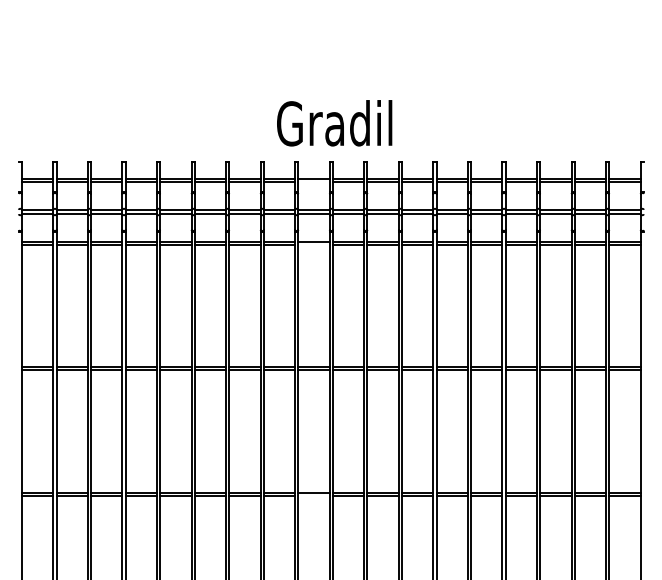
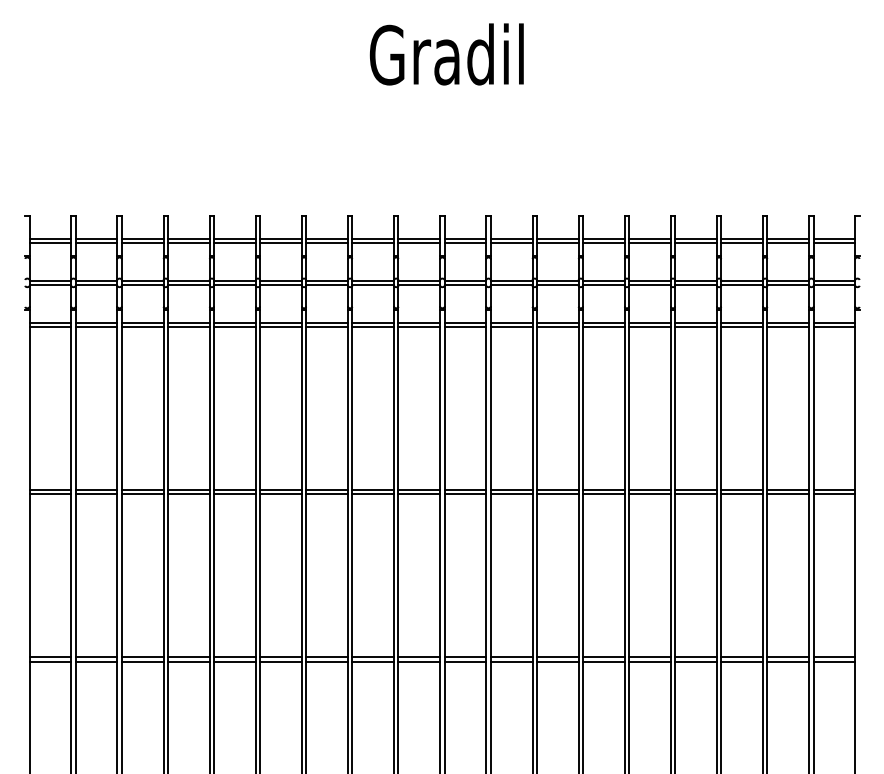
text: (334, 123) -> (446, 54), moved
line: (314, 182) -> (419, 243), added
line: (314, 244) -> (419, 326), added
line: (314, 495) -> (419, 661), added

